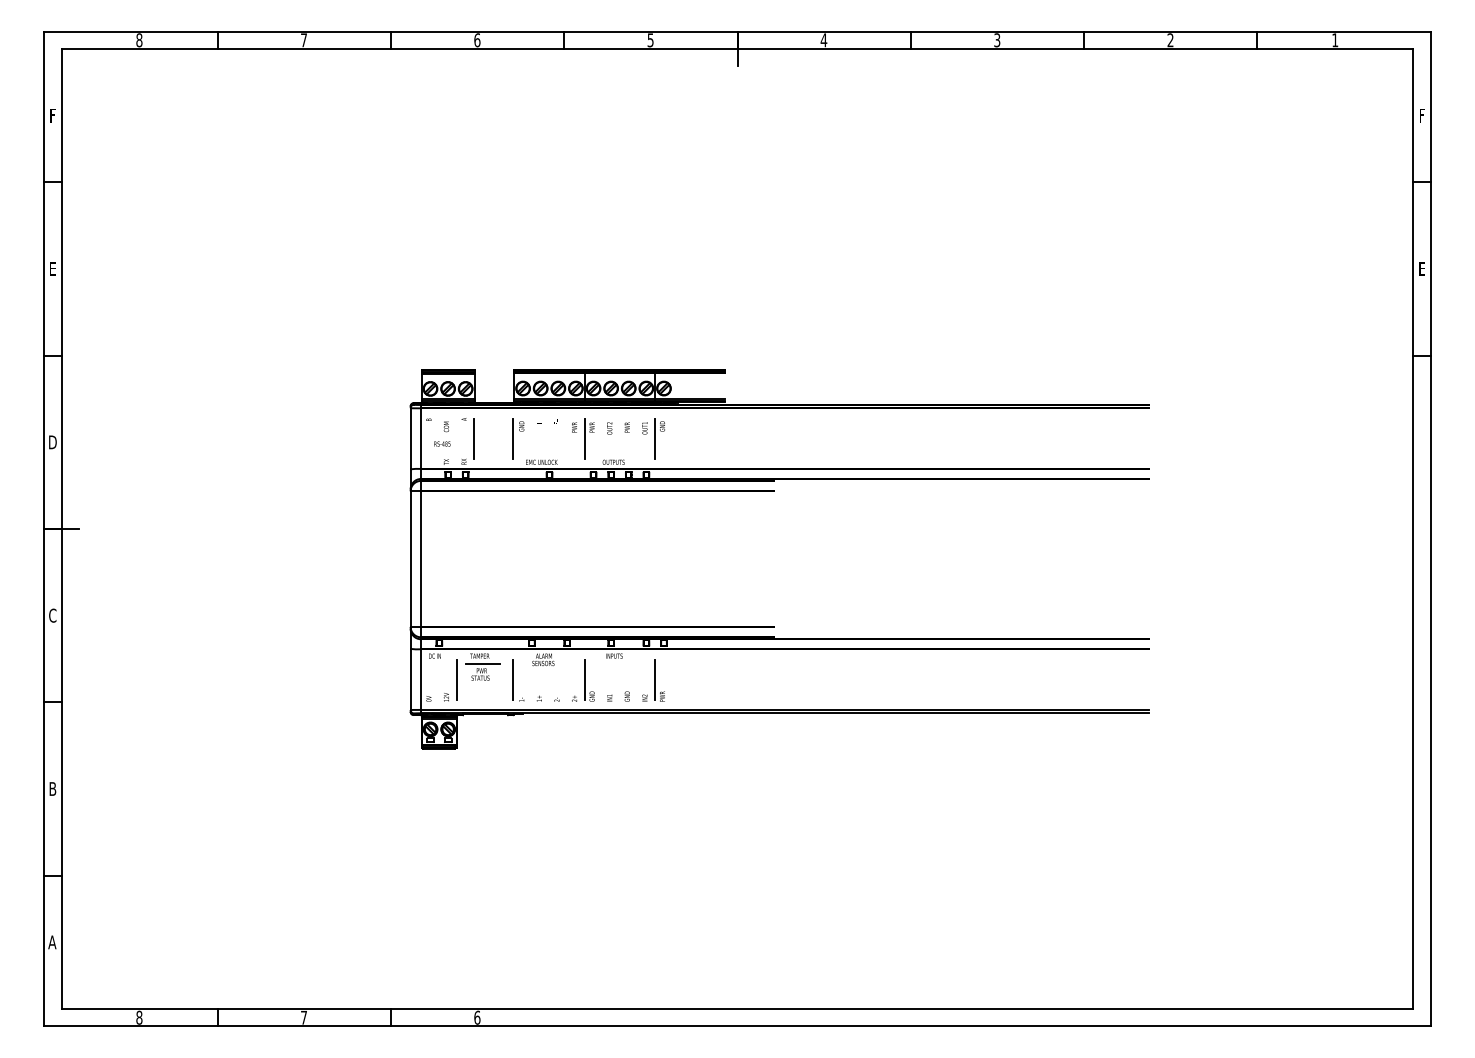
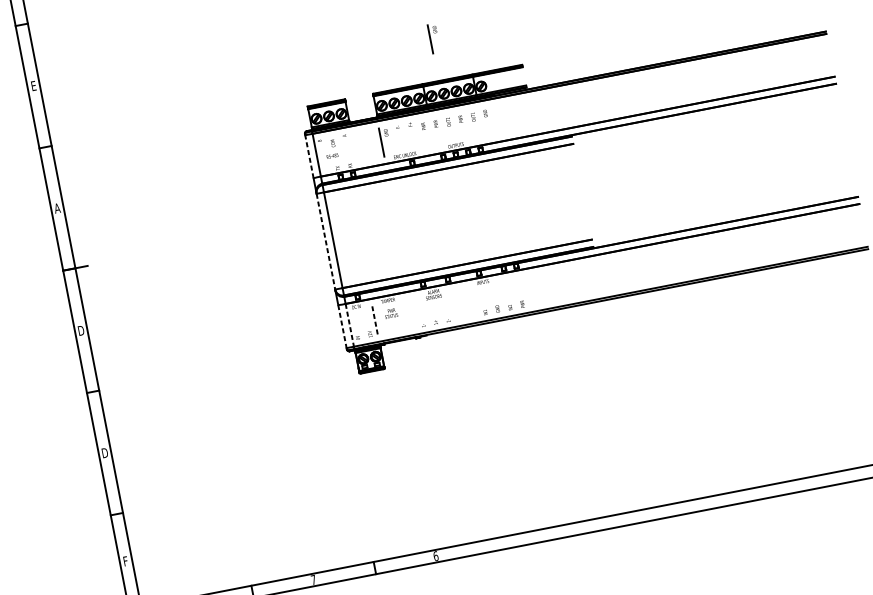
part: (612, 310) -> (434, 38), added
line: (410, 438) -> (309, 156), solid -> dashed
line: (474, 438) -> (354, 147), removed
line: (584, 438) -> (432, 132), removed
line: (655, 438) -> (482, 122), removed
text: (52, 442) -> (57, 208), D -> A
line: (410, 559) -> (325, 241), solid -> dashed
text: (52, 615) -> (80, 330), C -> D
line: (482, 663) -> (390, 305), removed
line: (410, 679) -> (342, 326), solid -> dashed
line: (456, 679) -> (374, 320), solid -> dashed
line: (512, 679) -> (414, 312), removed
line: (655, 679) -> (515, 293), removed
line: (421, 680) -> (350, 325), solid -> dashed
part: (583, 680) -> (464, 303), removed
text: (52, 788) -> (104, 452), B -> D
text: (52, 942) -> (125, 561), A -> F

